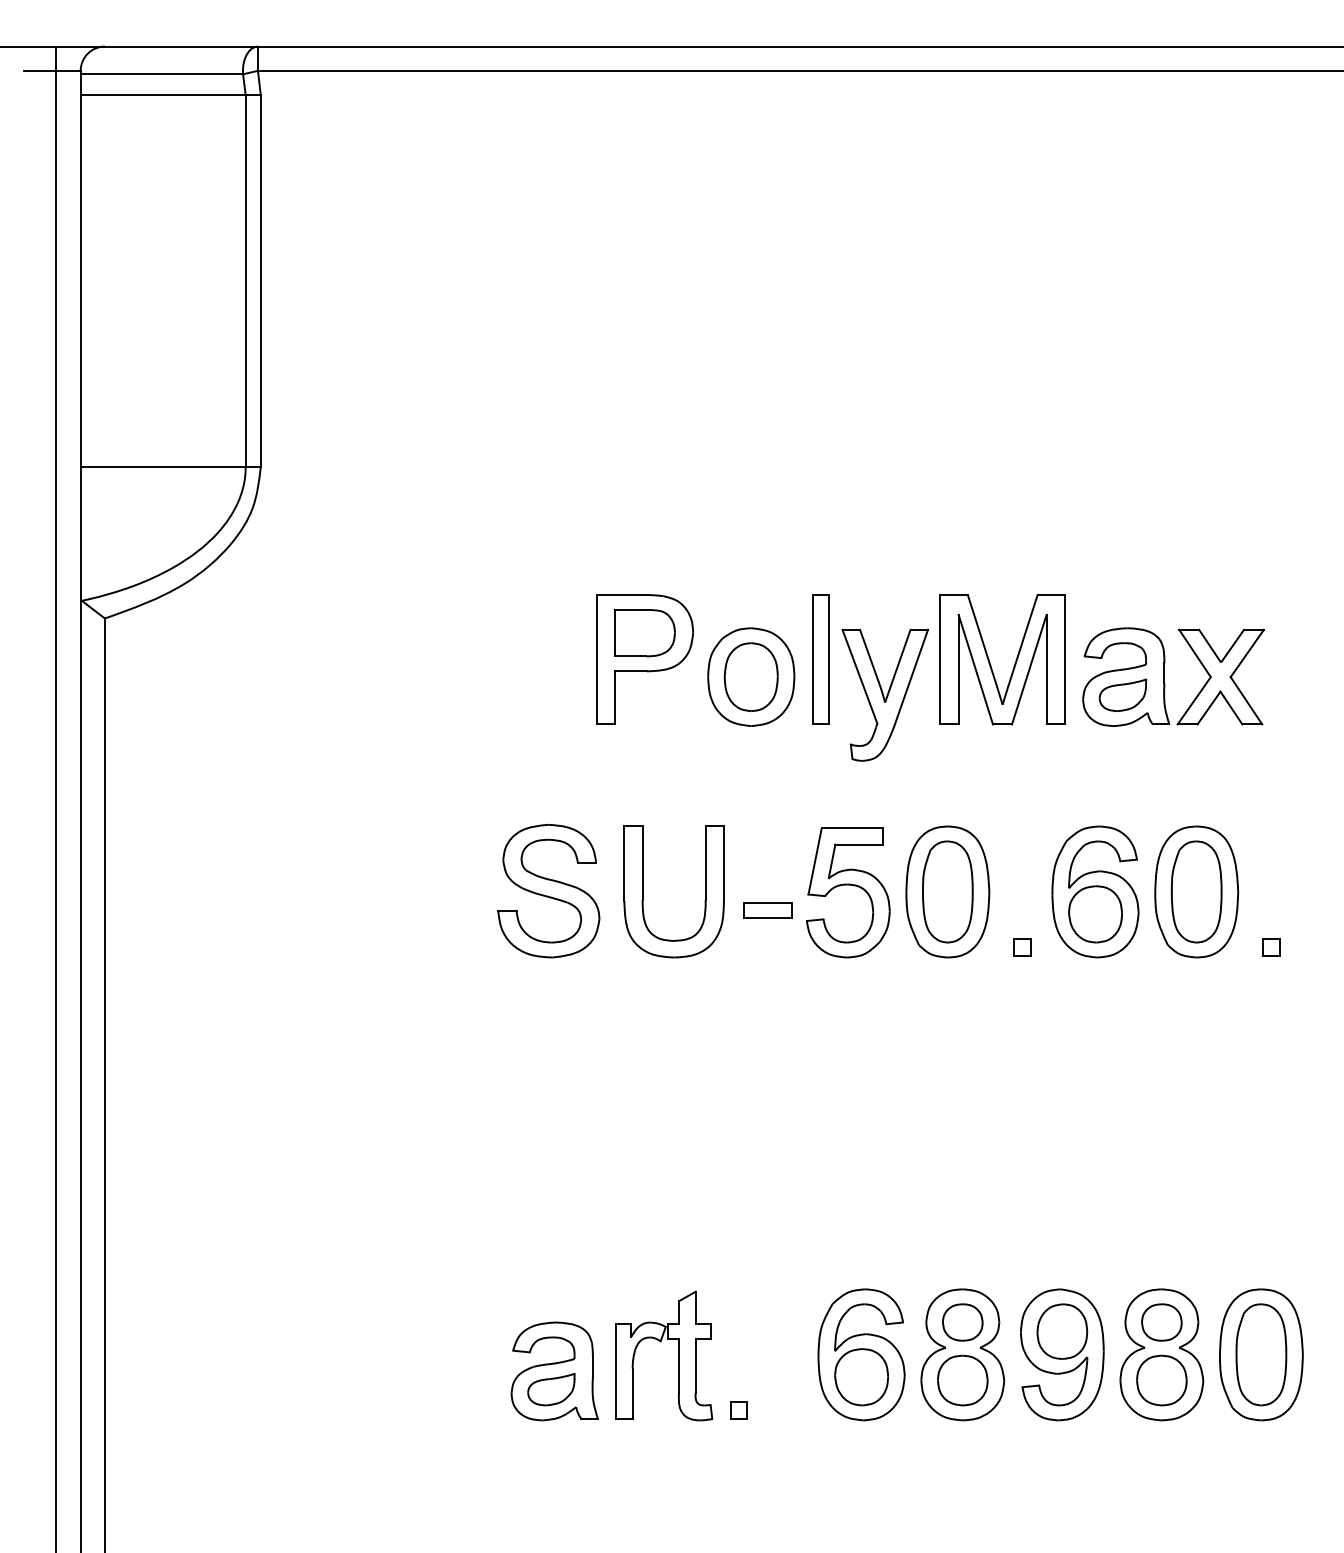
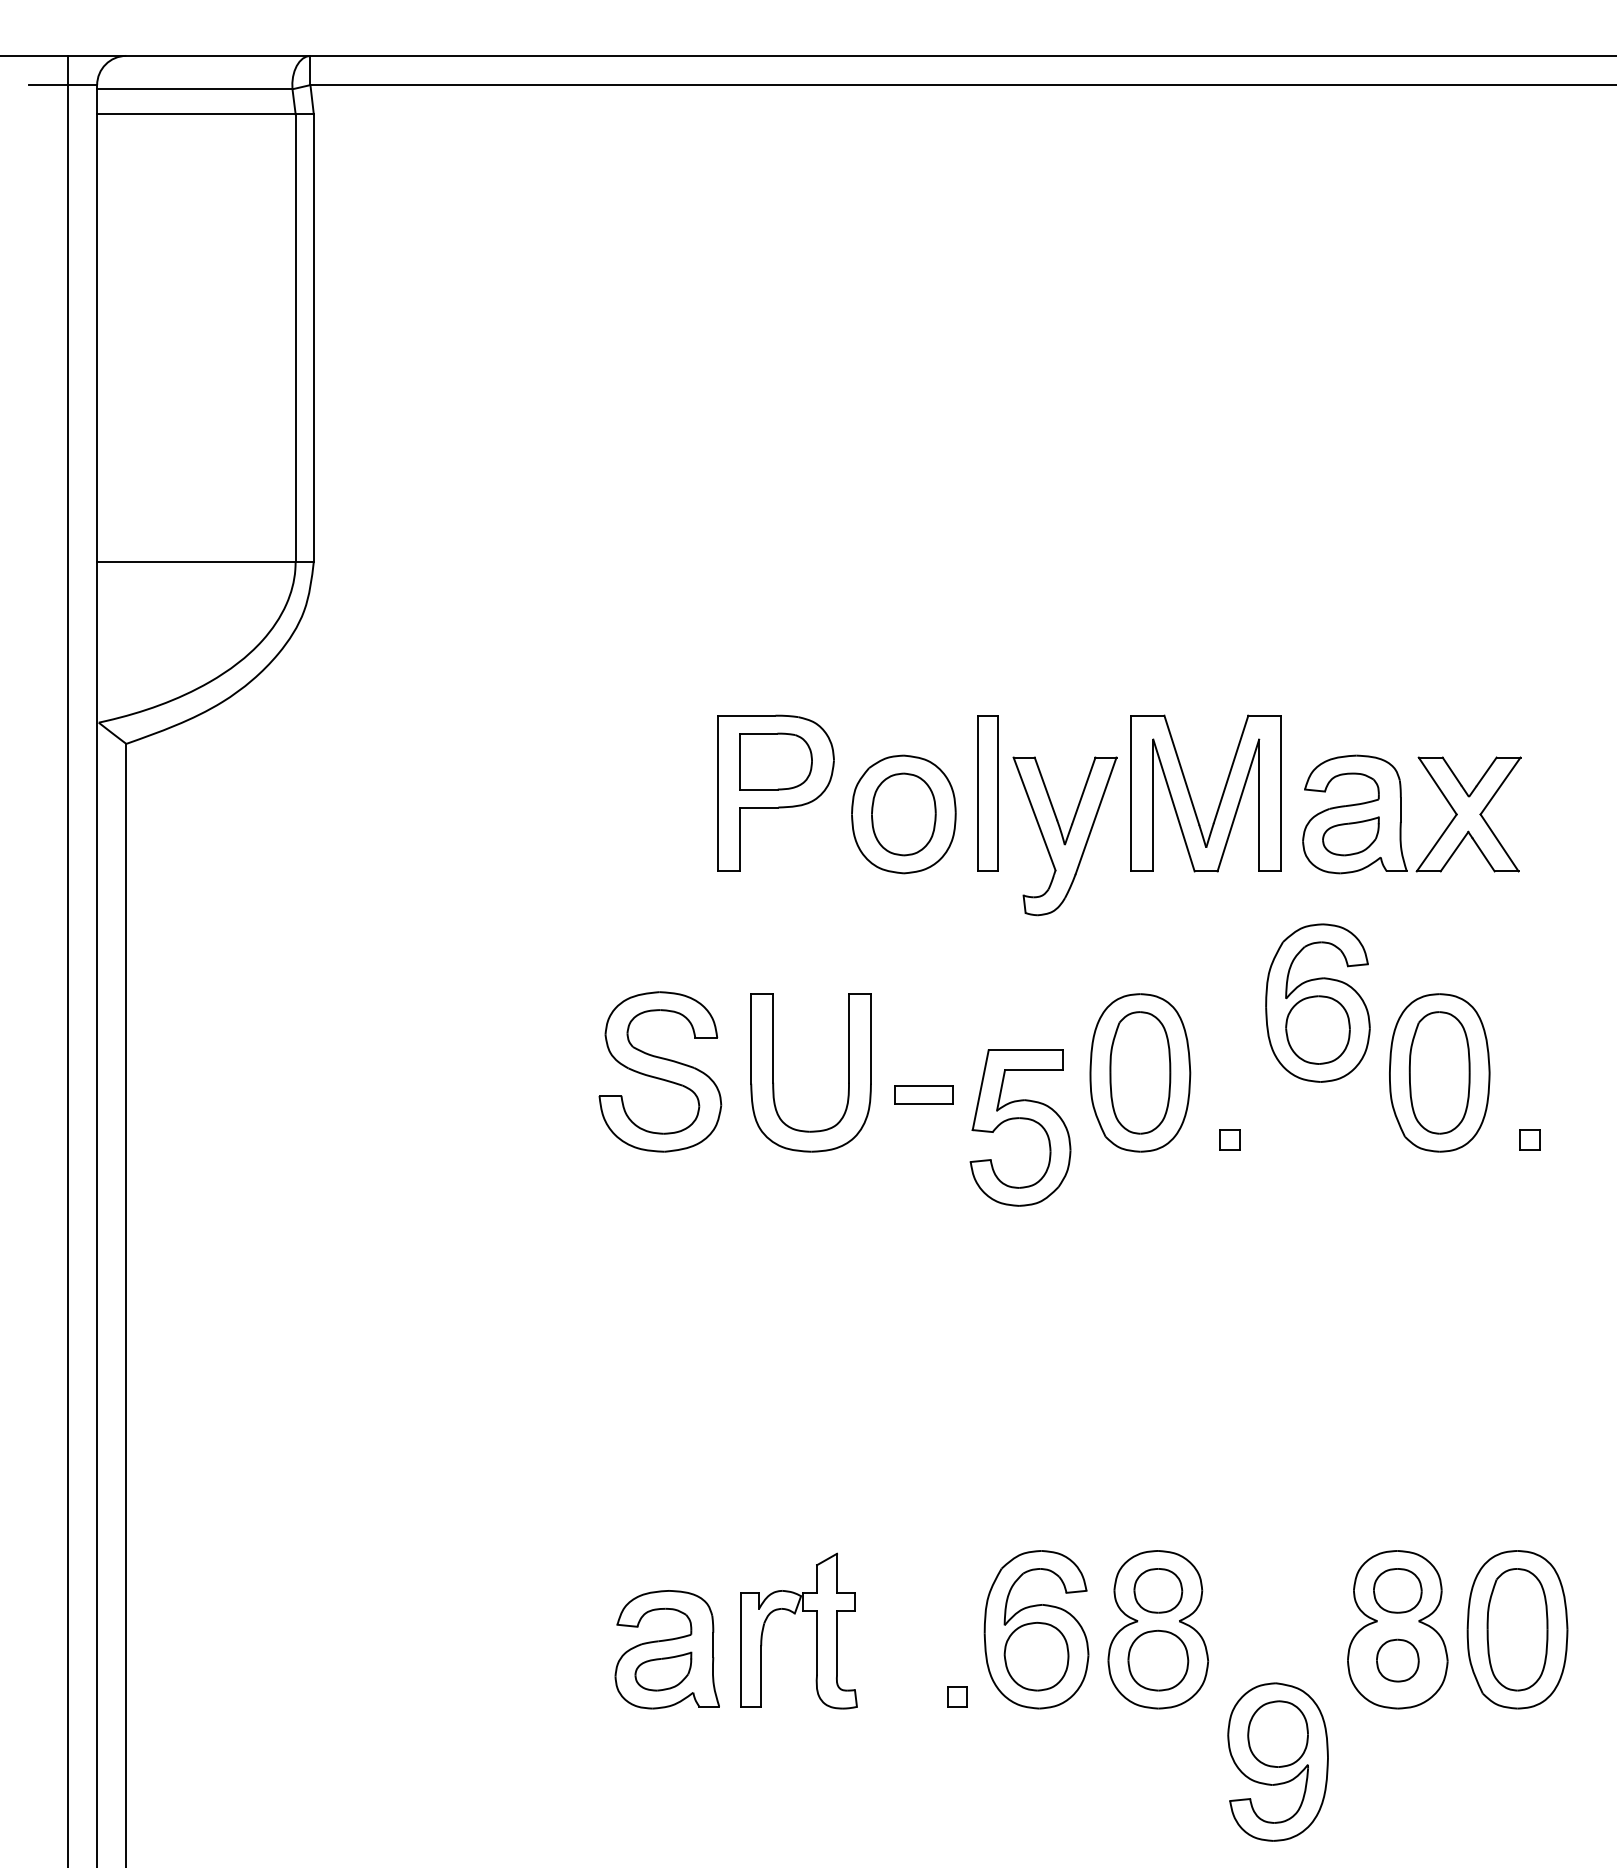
part: (848, 885) -> (1020, 1119), moved
part: (1095, 891) -> (1317, 1002), moved
part: (1062, 1354) -> (1278, 1761), moved
part: (1161, 1380) -> (1397, 1660), size x0.7
part: (738, 1410) -> (957, 1696), moved

